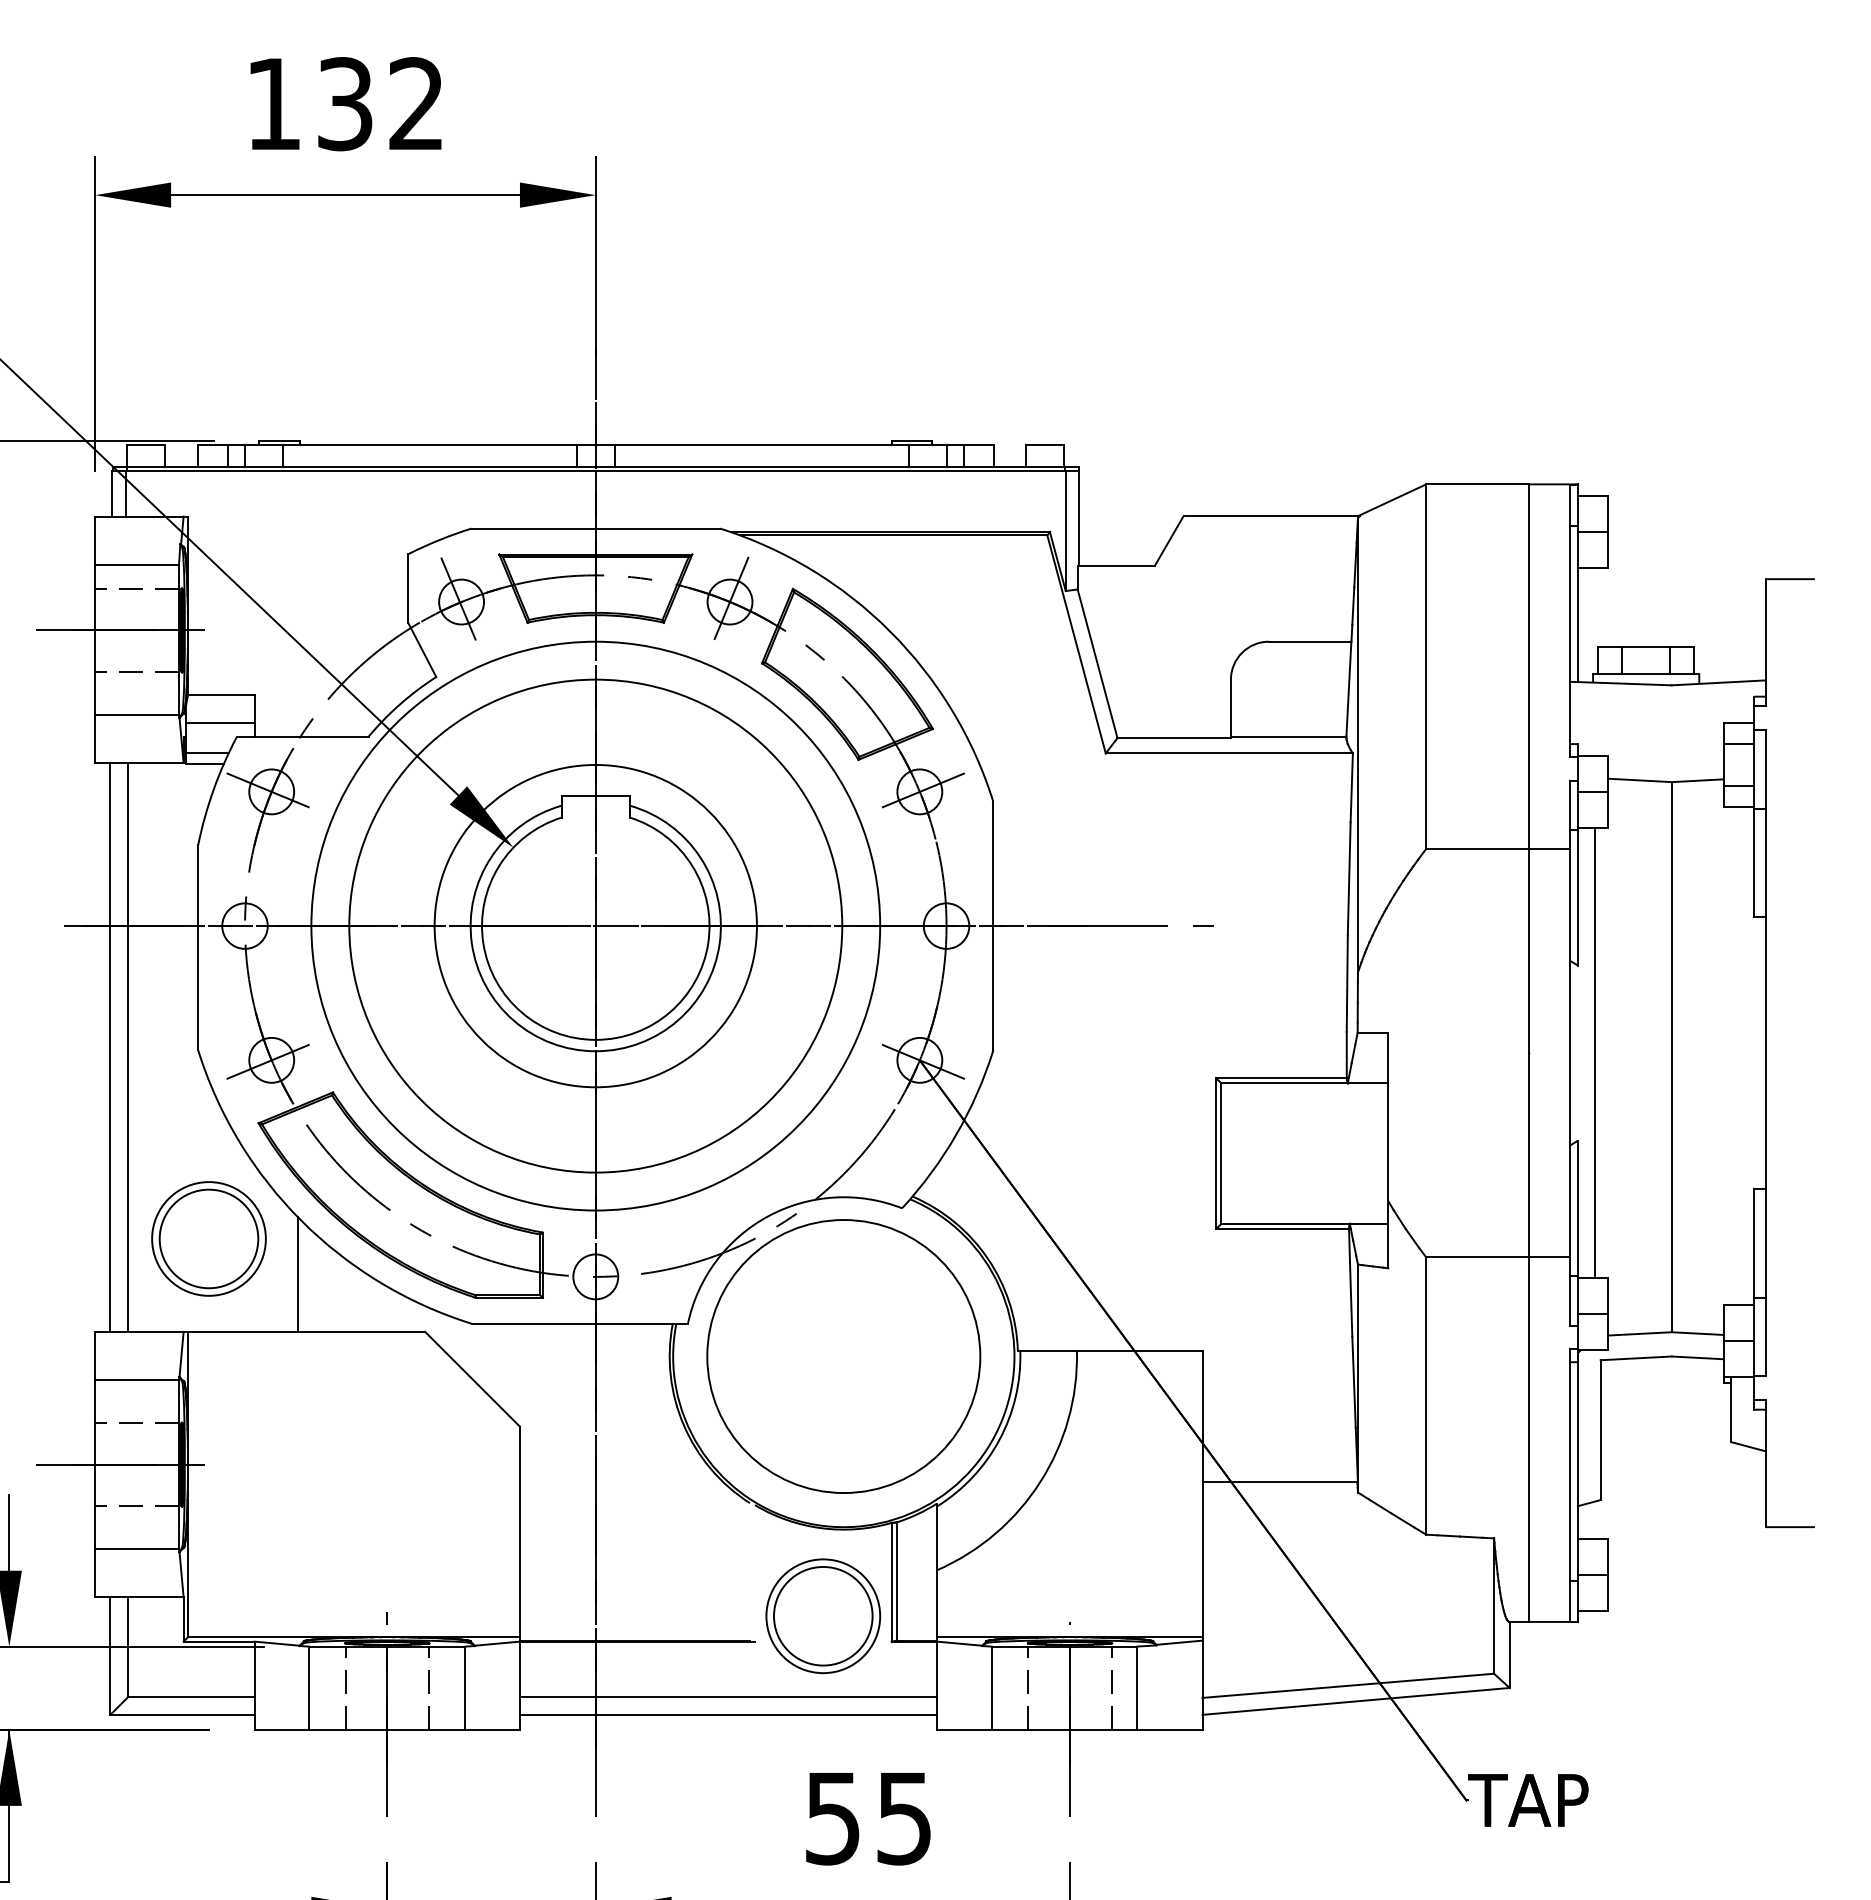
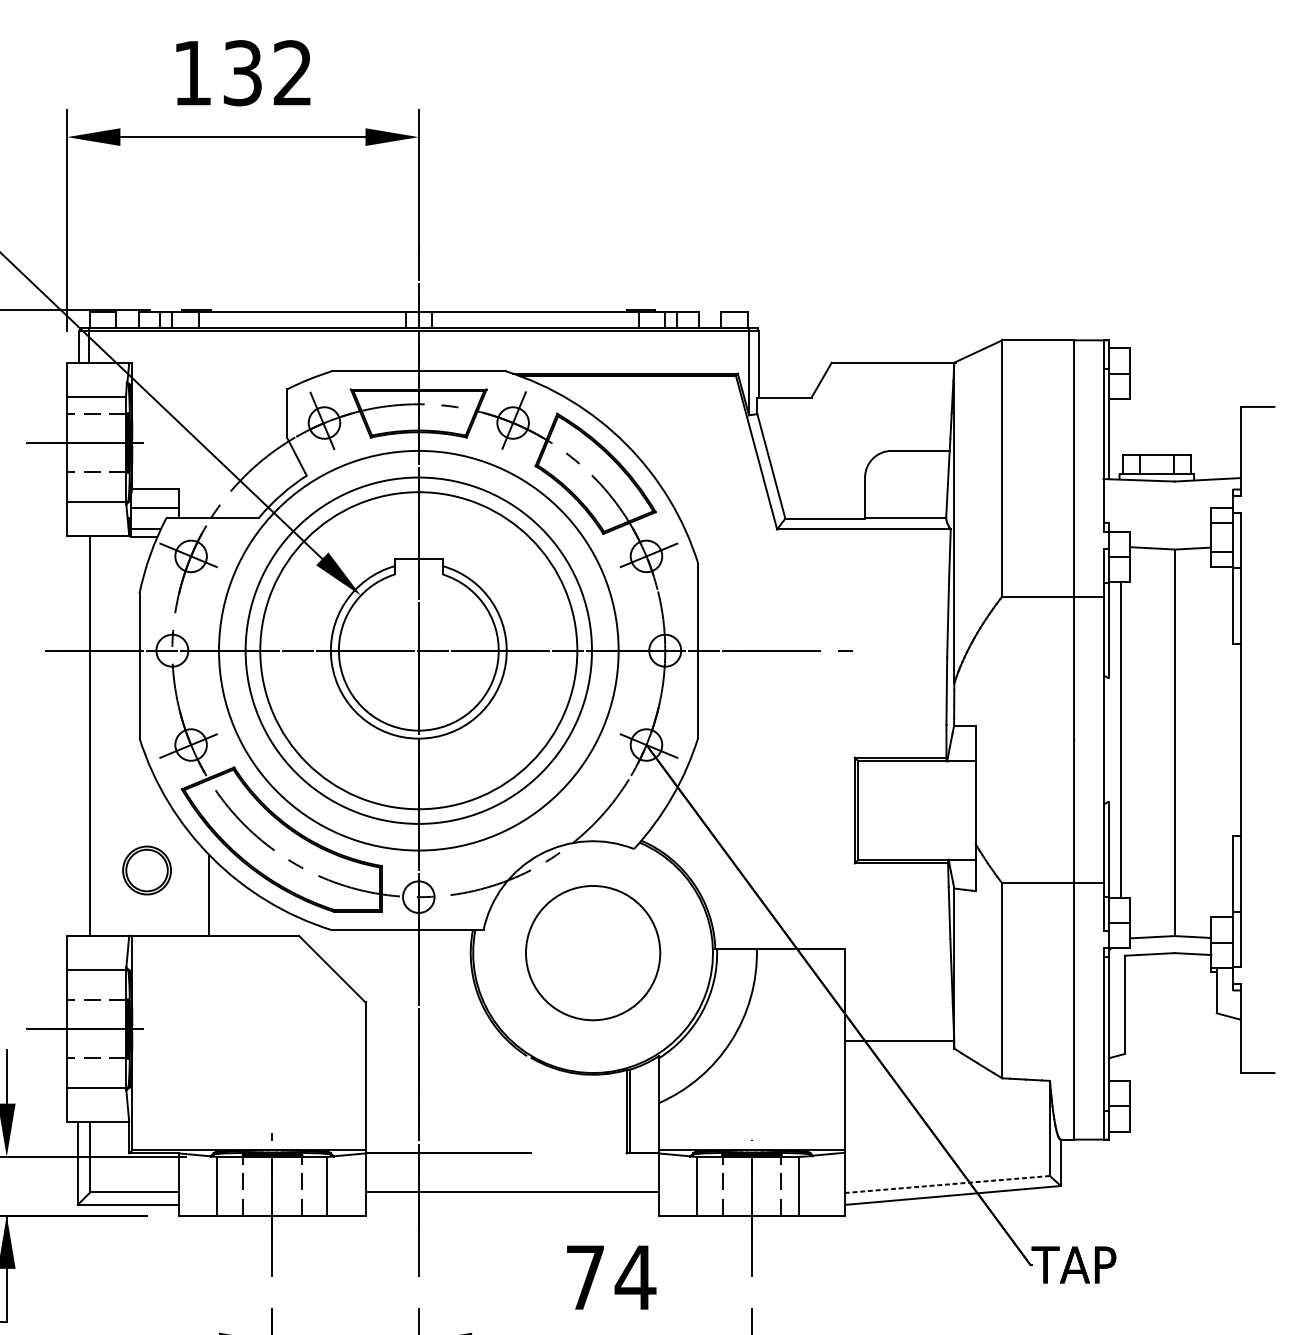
circle: (595, 925) -> (418, 650), size x1.4
line: (110, 1047) -> (77, 736), removed
part: (208, 1238) -> (146, 870), size x0.6
circle: (843, 1356) -> (592, 953), size x0.7
part: (823, 1615) -> (578, 1135), removed
line: (1347, 1685) -> (946, 1184), solid -> dashed
line: (728, 1714) -> (512, 1204), removed
text: (870, 1819) -> (611, 1278), 55 -> 74

